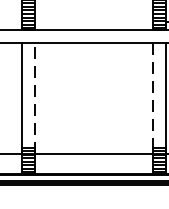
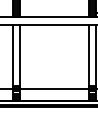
line: (35, 97) -> (20, 56), dashed -> solid
line: (152, 99) -> (88, 57), dashed -> solid

